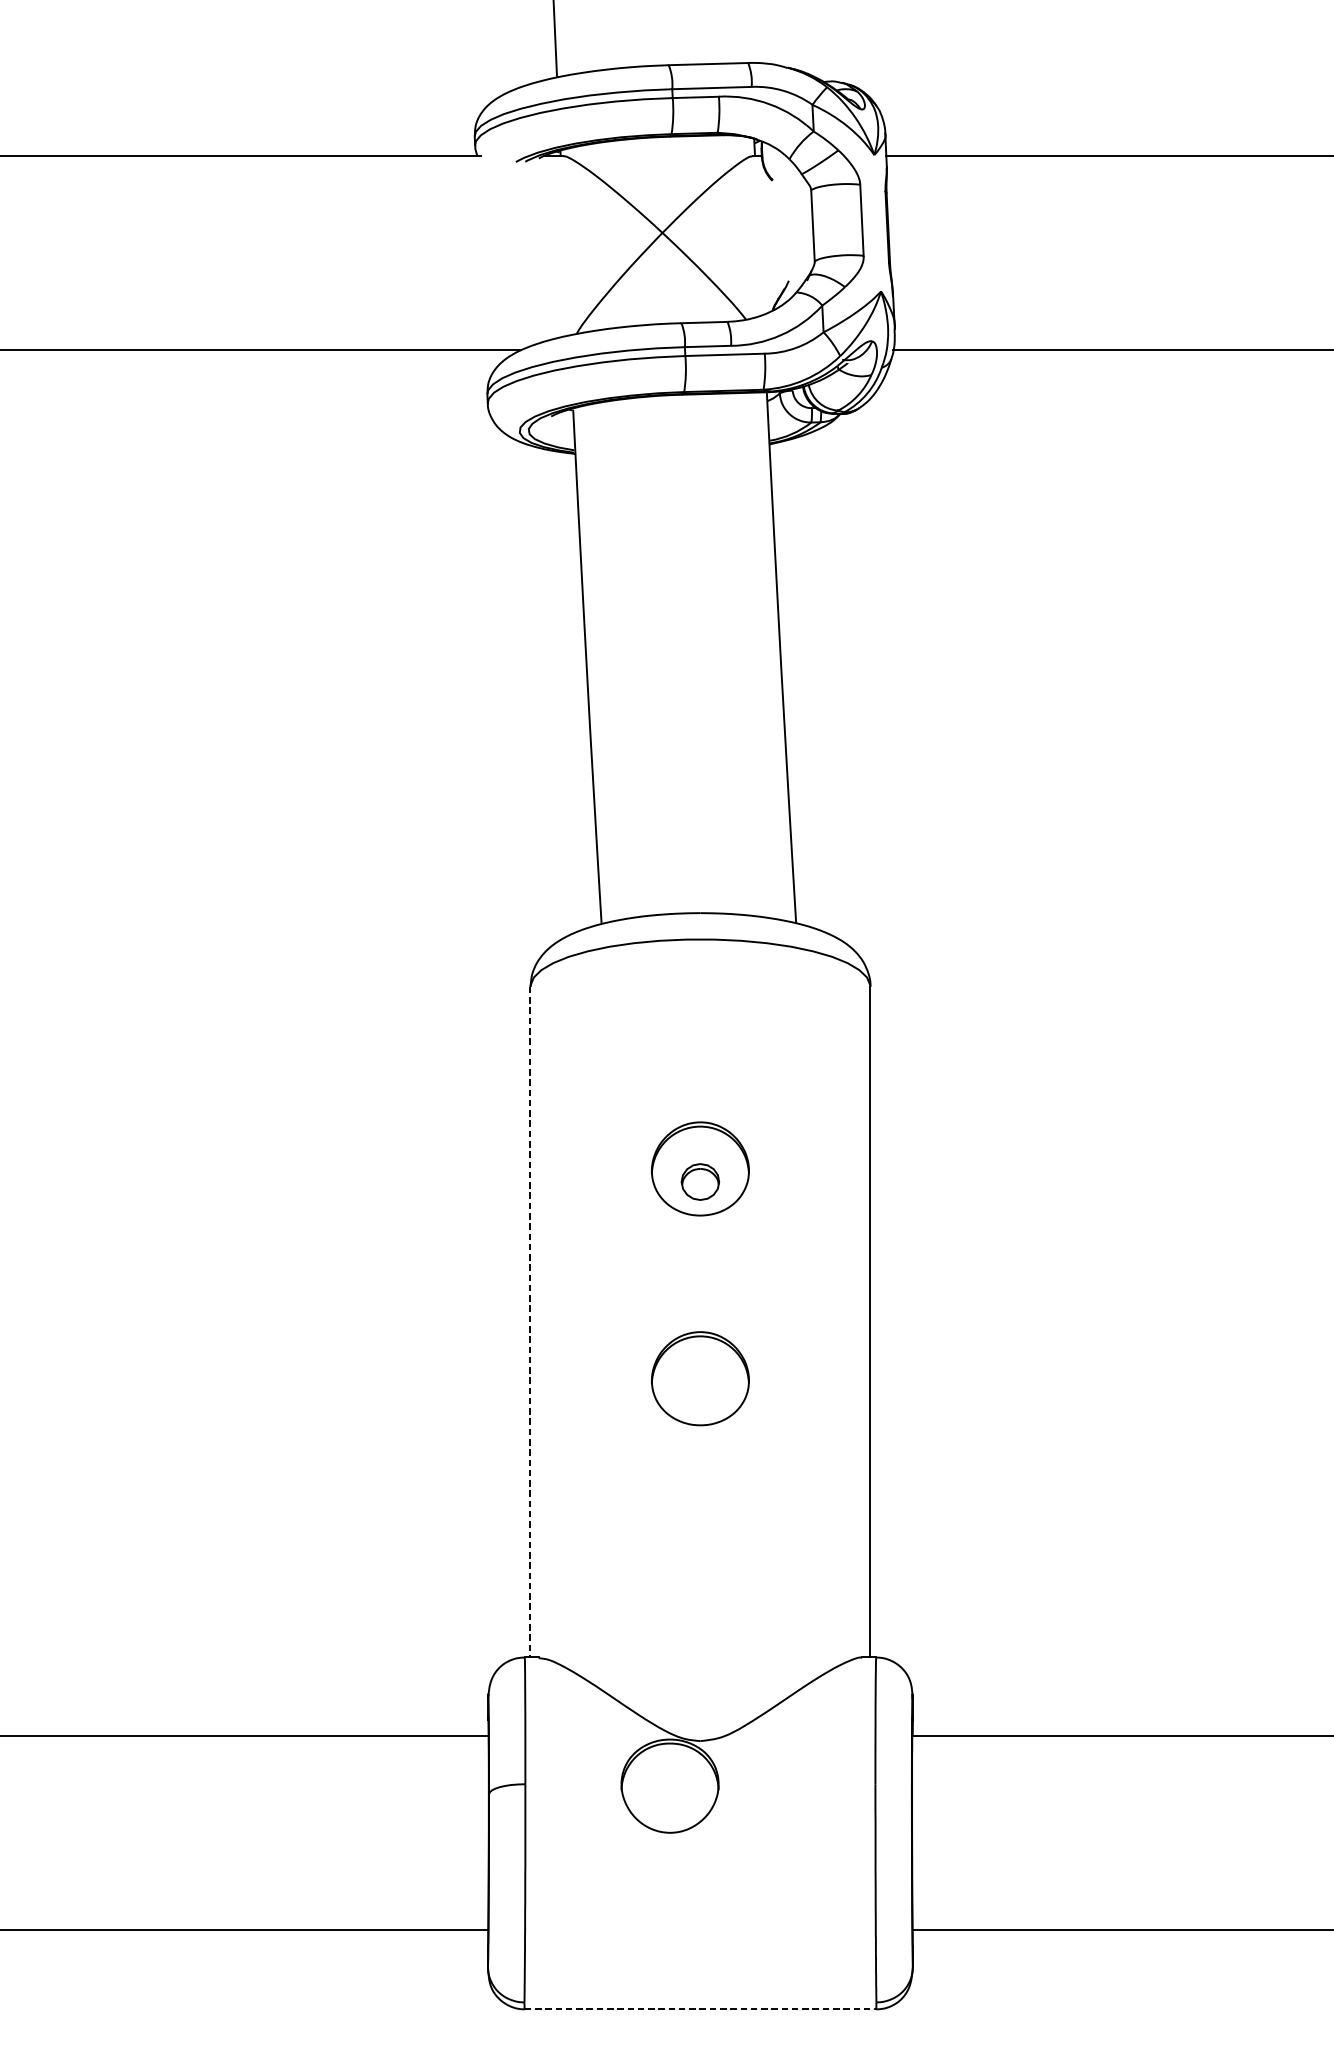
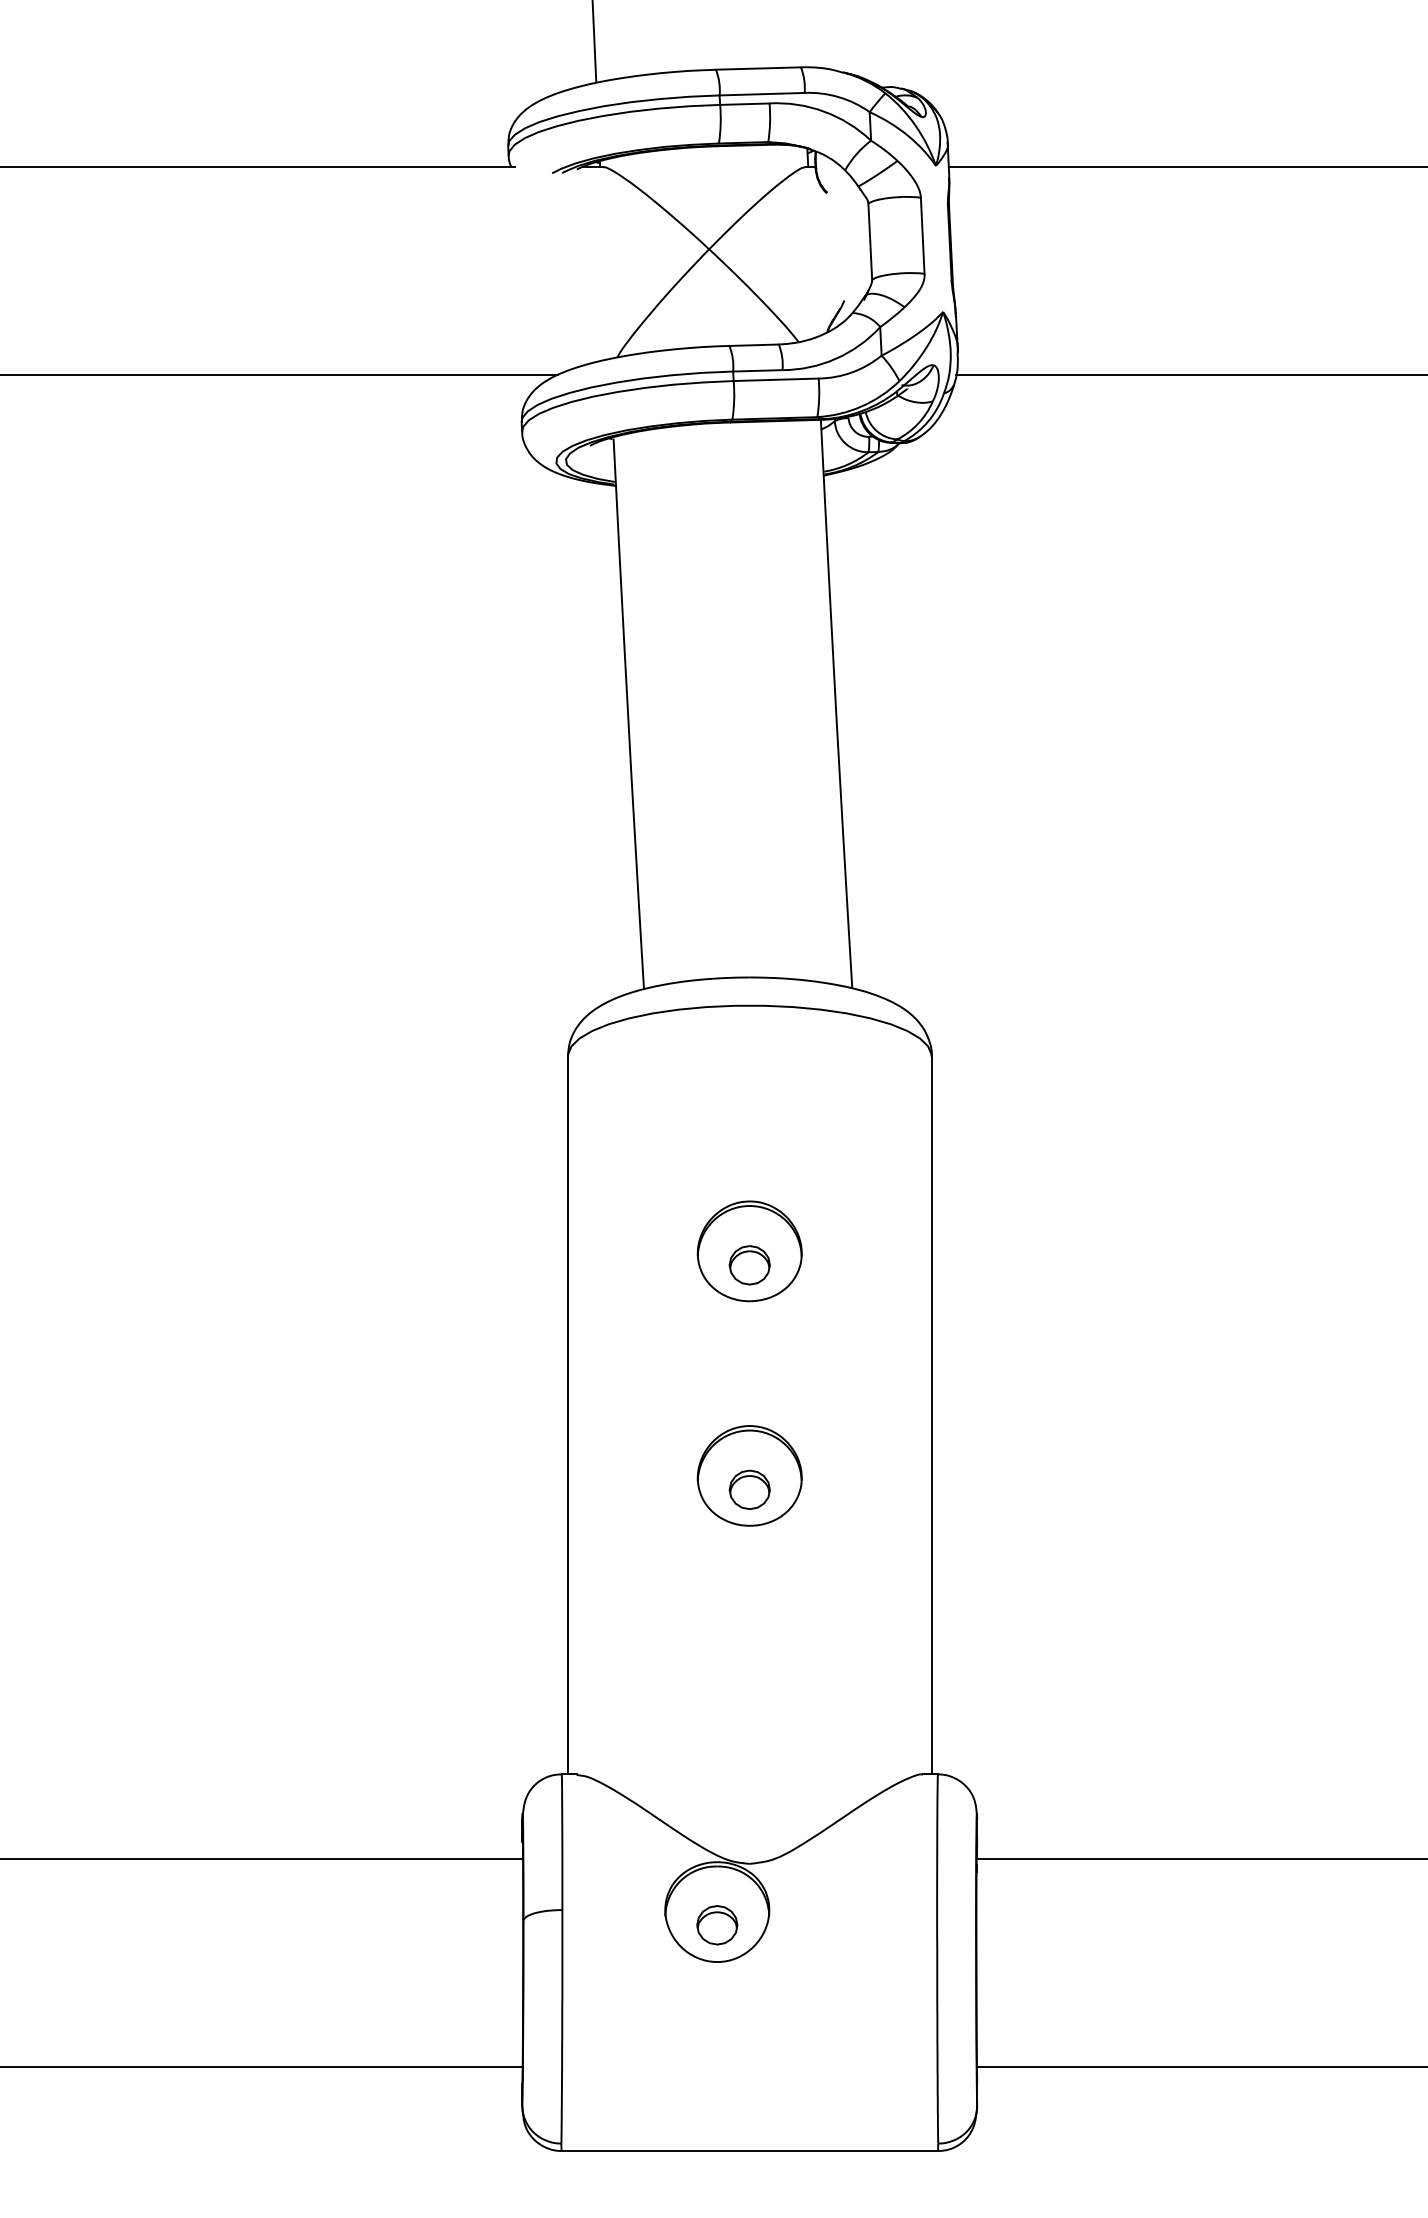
line: (530, 1322) -> (567, 1415), dashed -> solid
part: (700, 1391) -> (749, 1489), added
part: (670, 1798) -> (717, 1925), added
line: (701, 2009) -> (750, 2151), dashed -> solid

